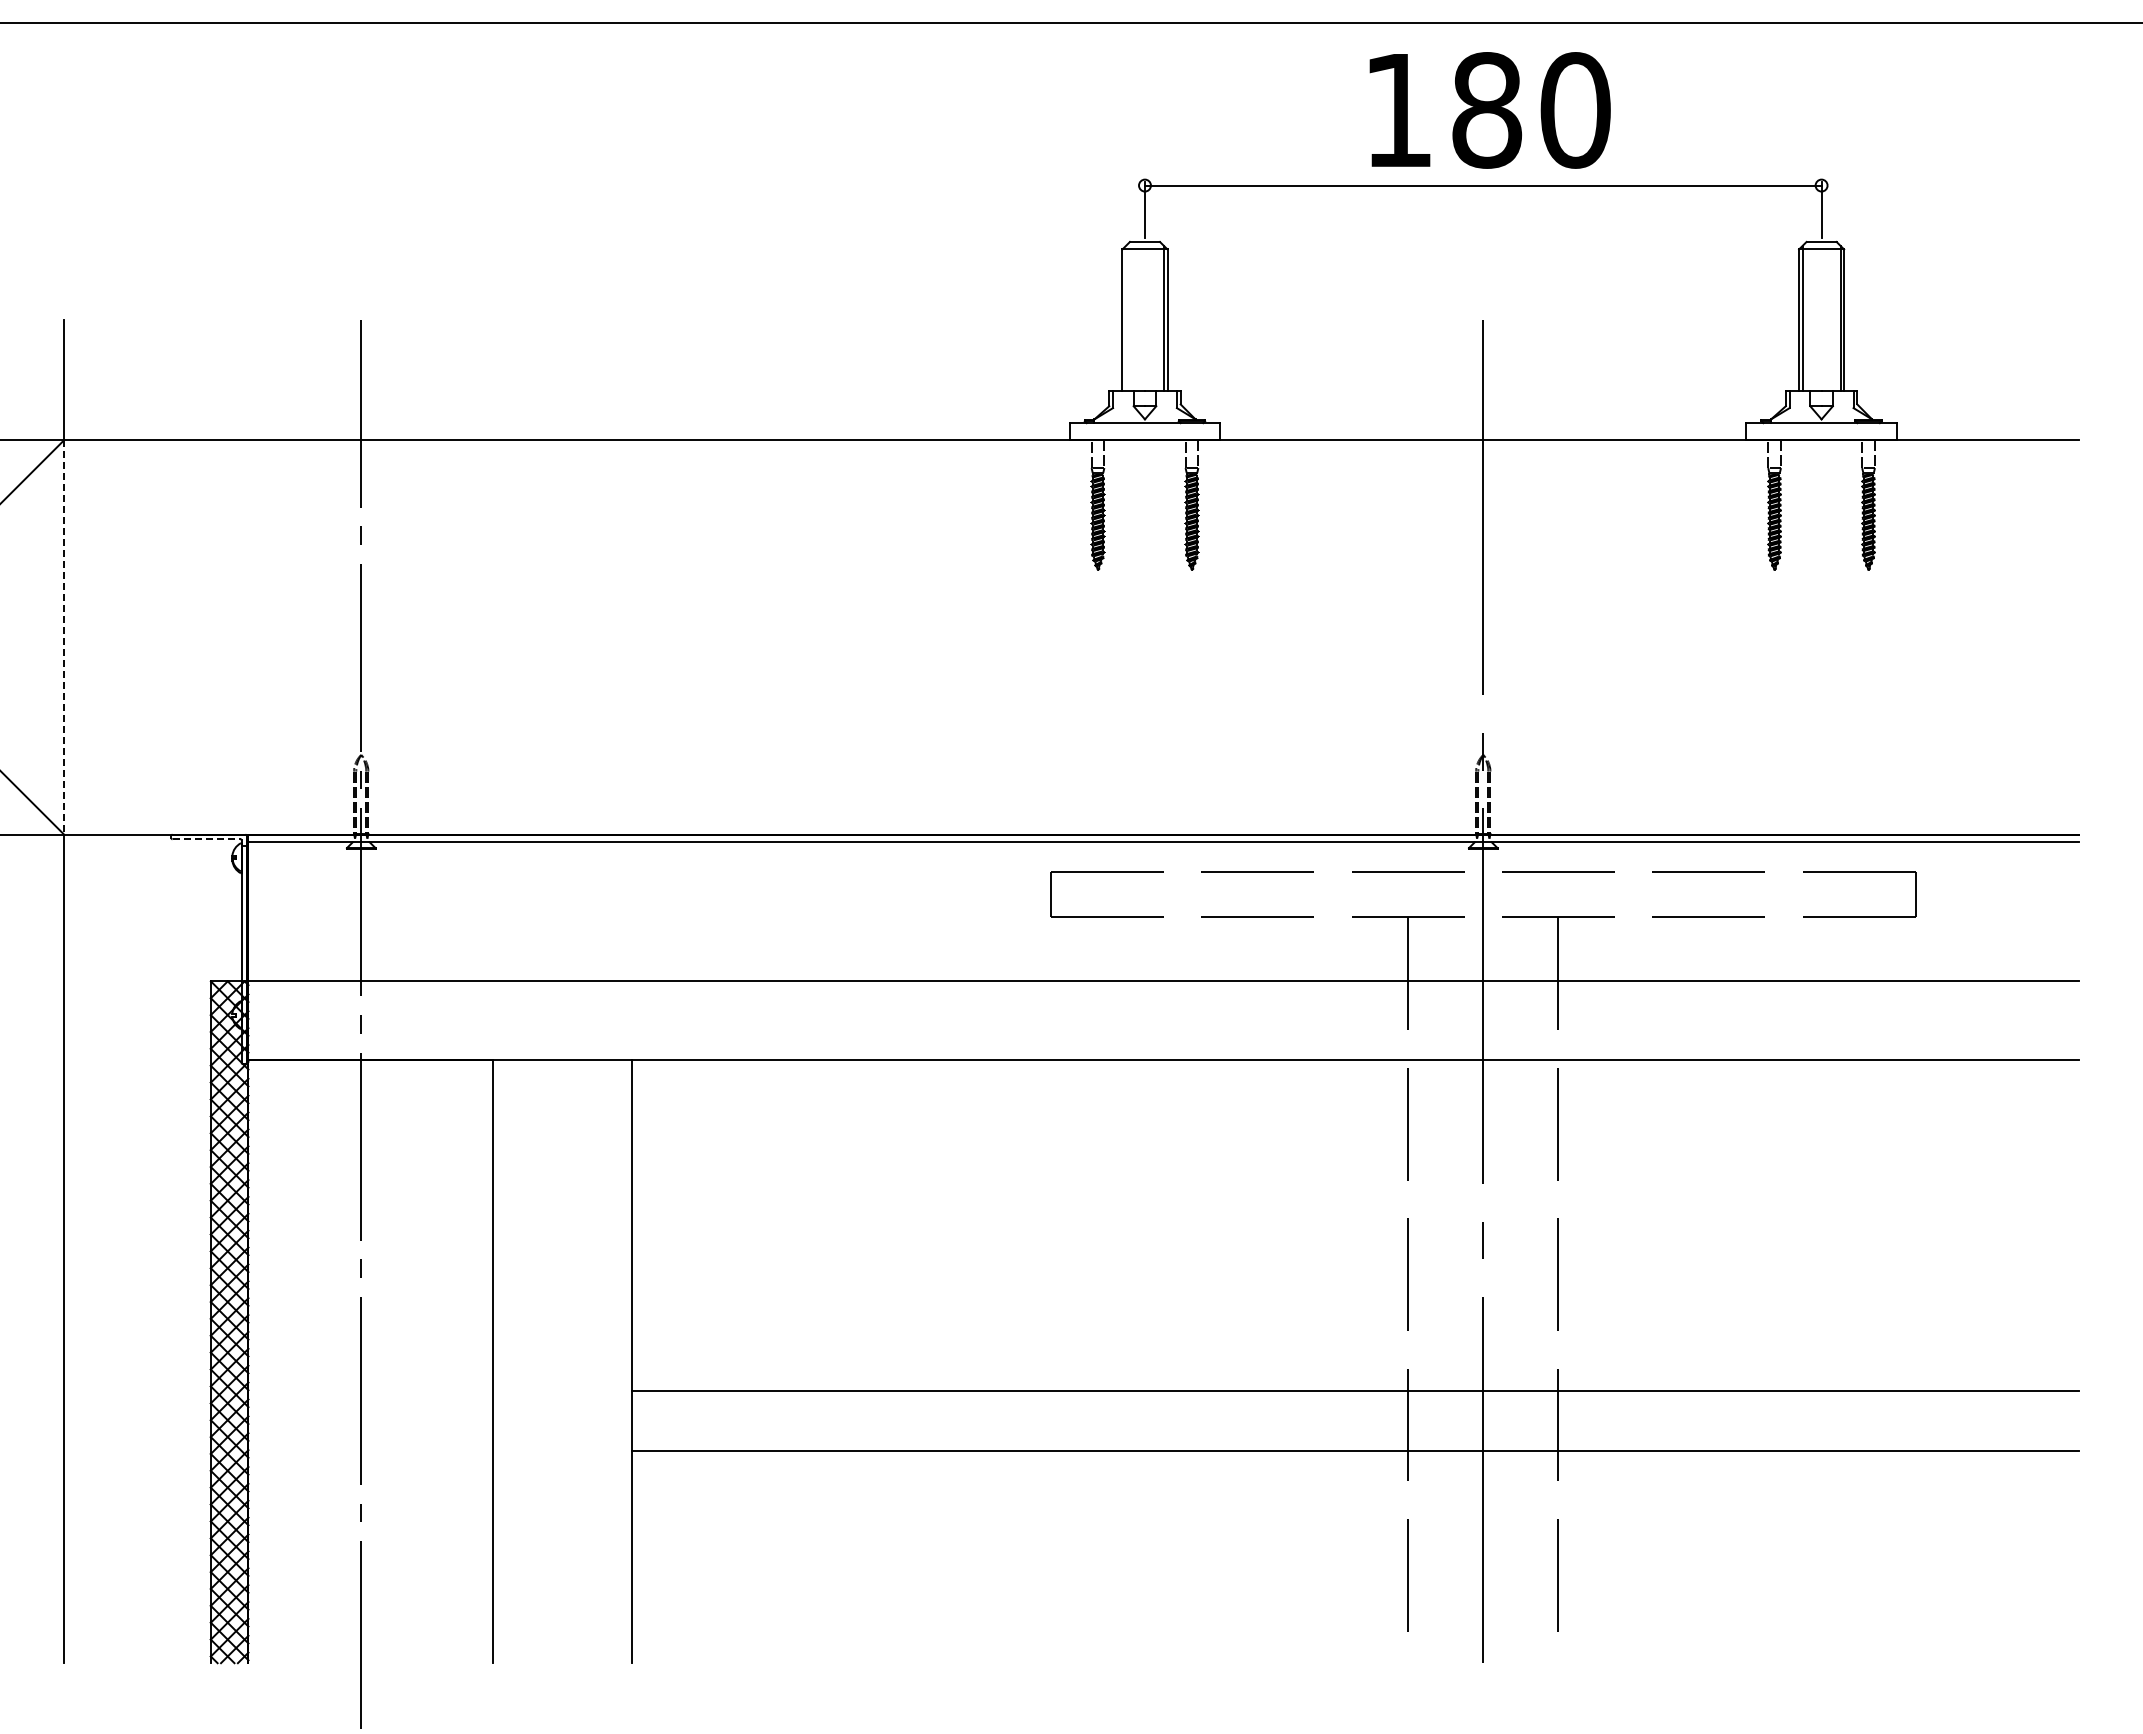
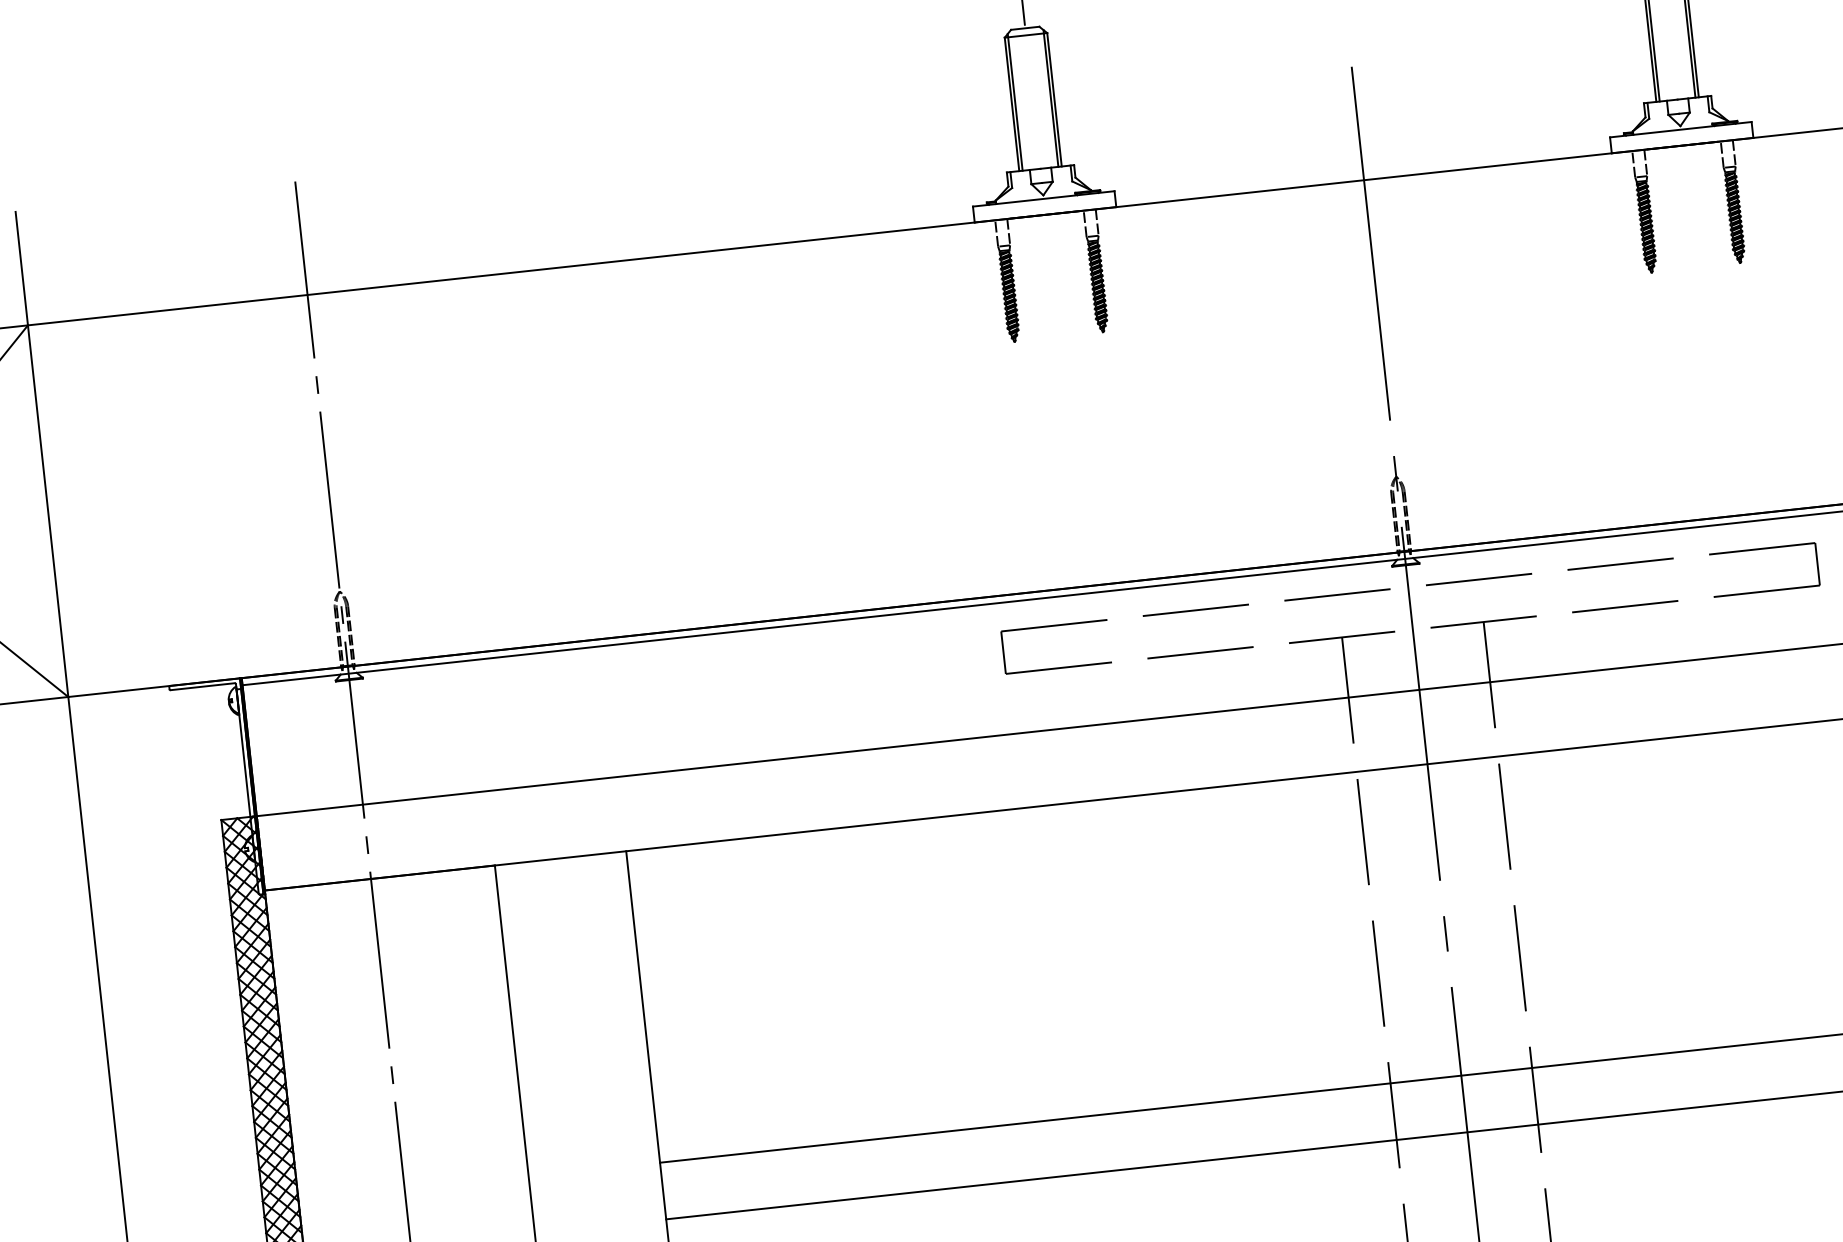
line: (1126, 318) -> (1015, 102), added
line: (64, 637) -> (48, 511), dashed -> solid
line: (207, 839) -> (203, 686), dashed -> solid

